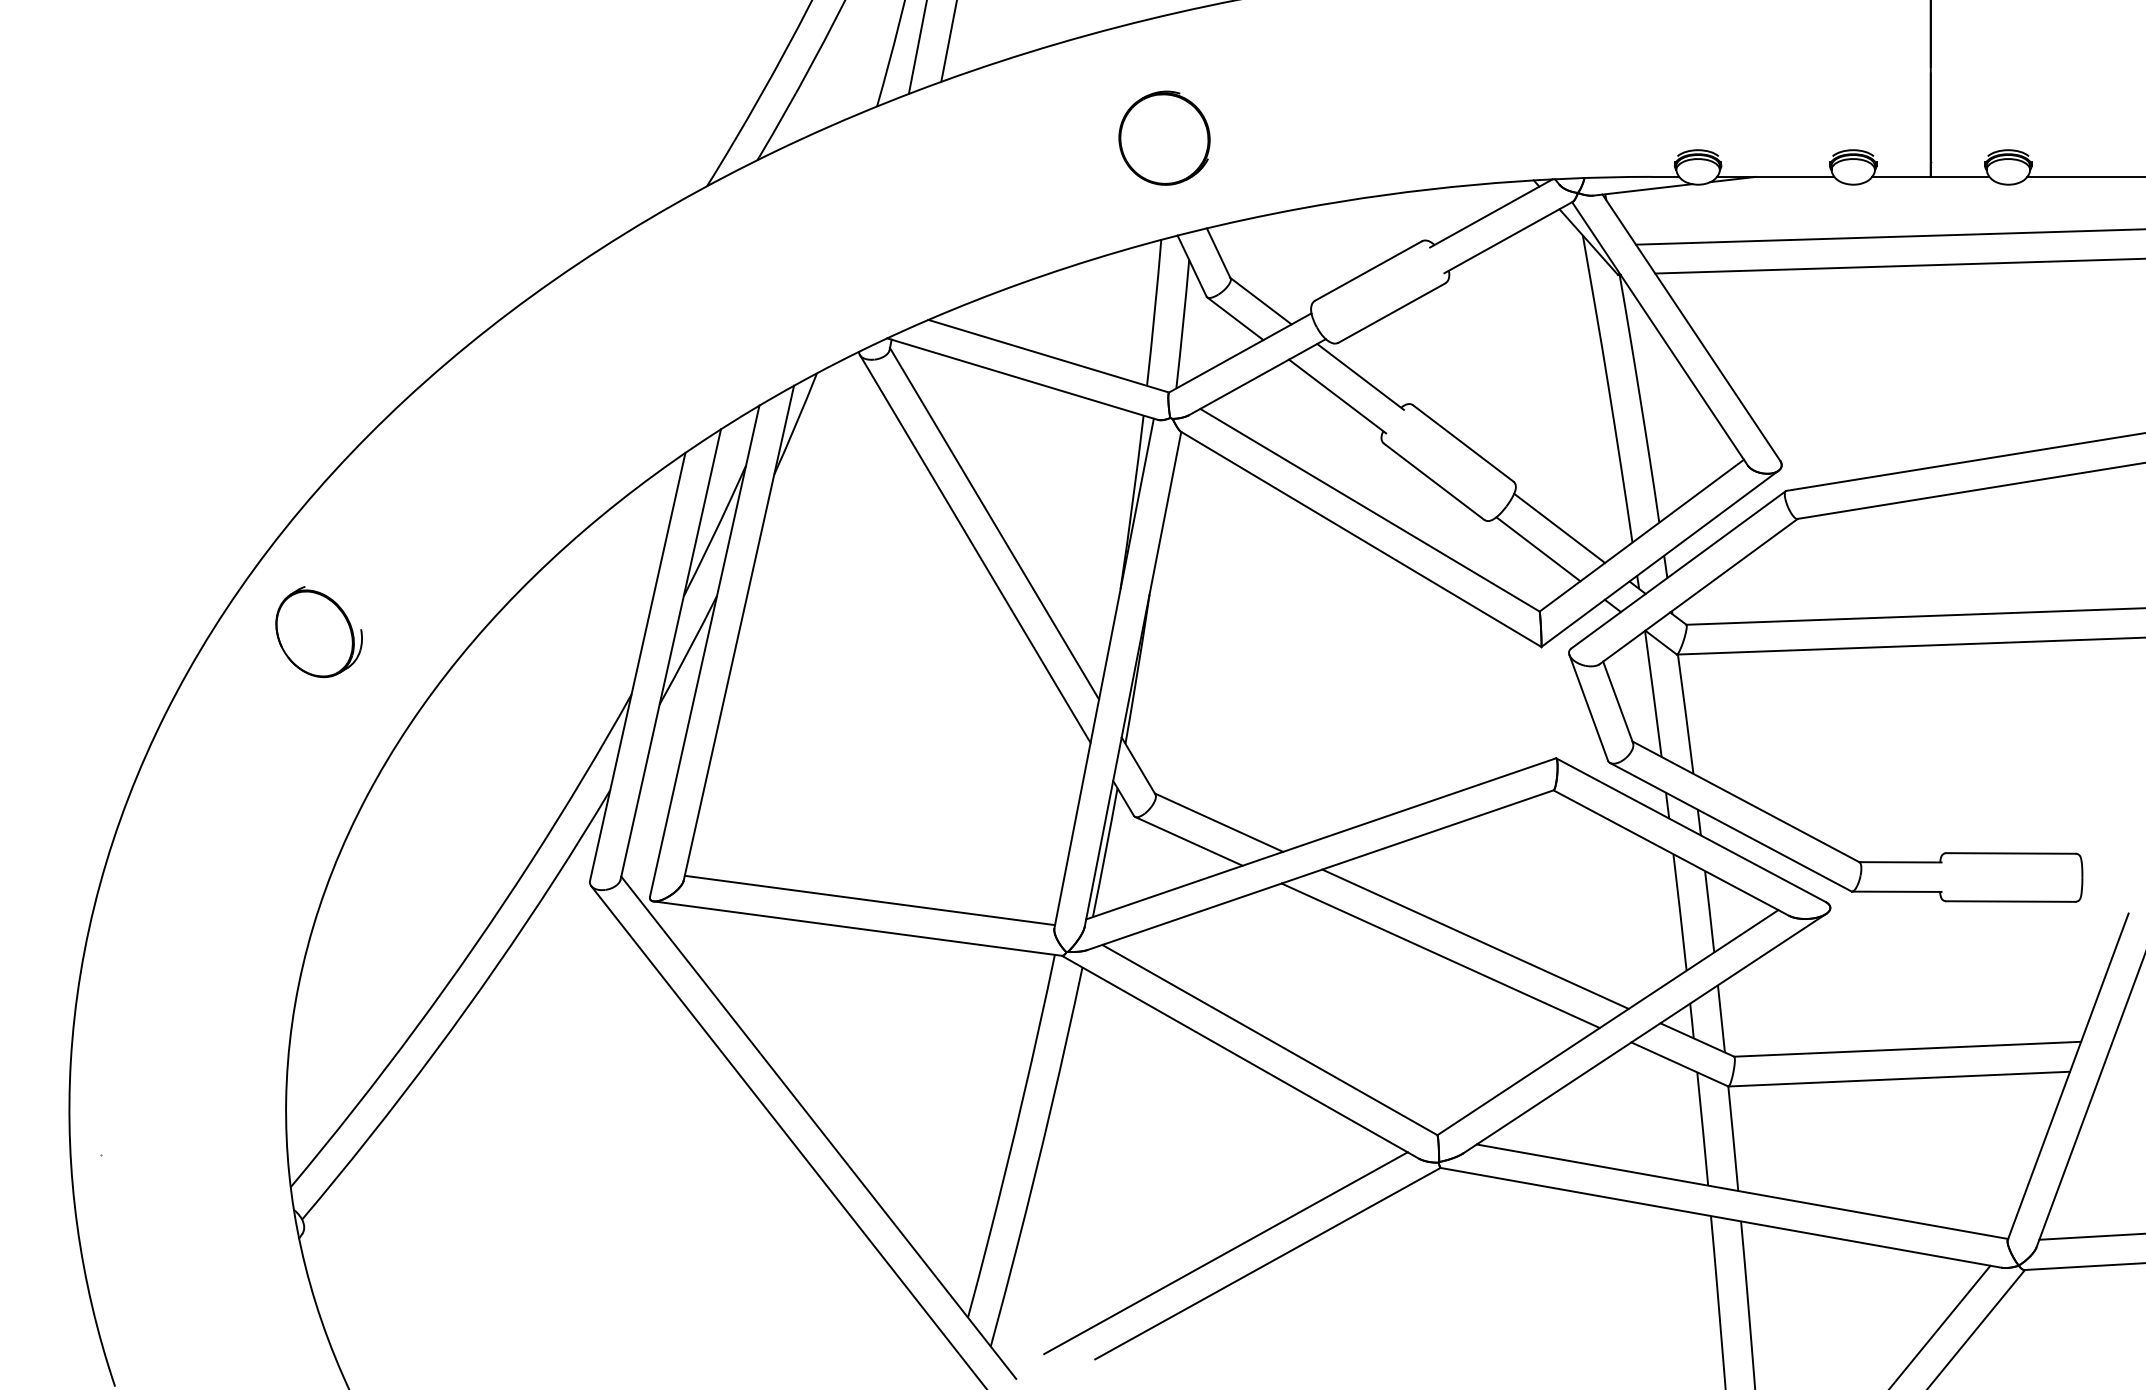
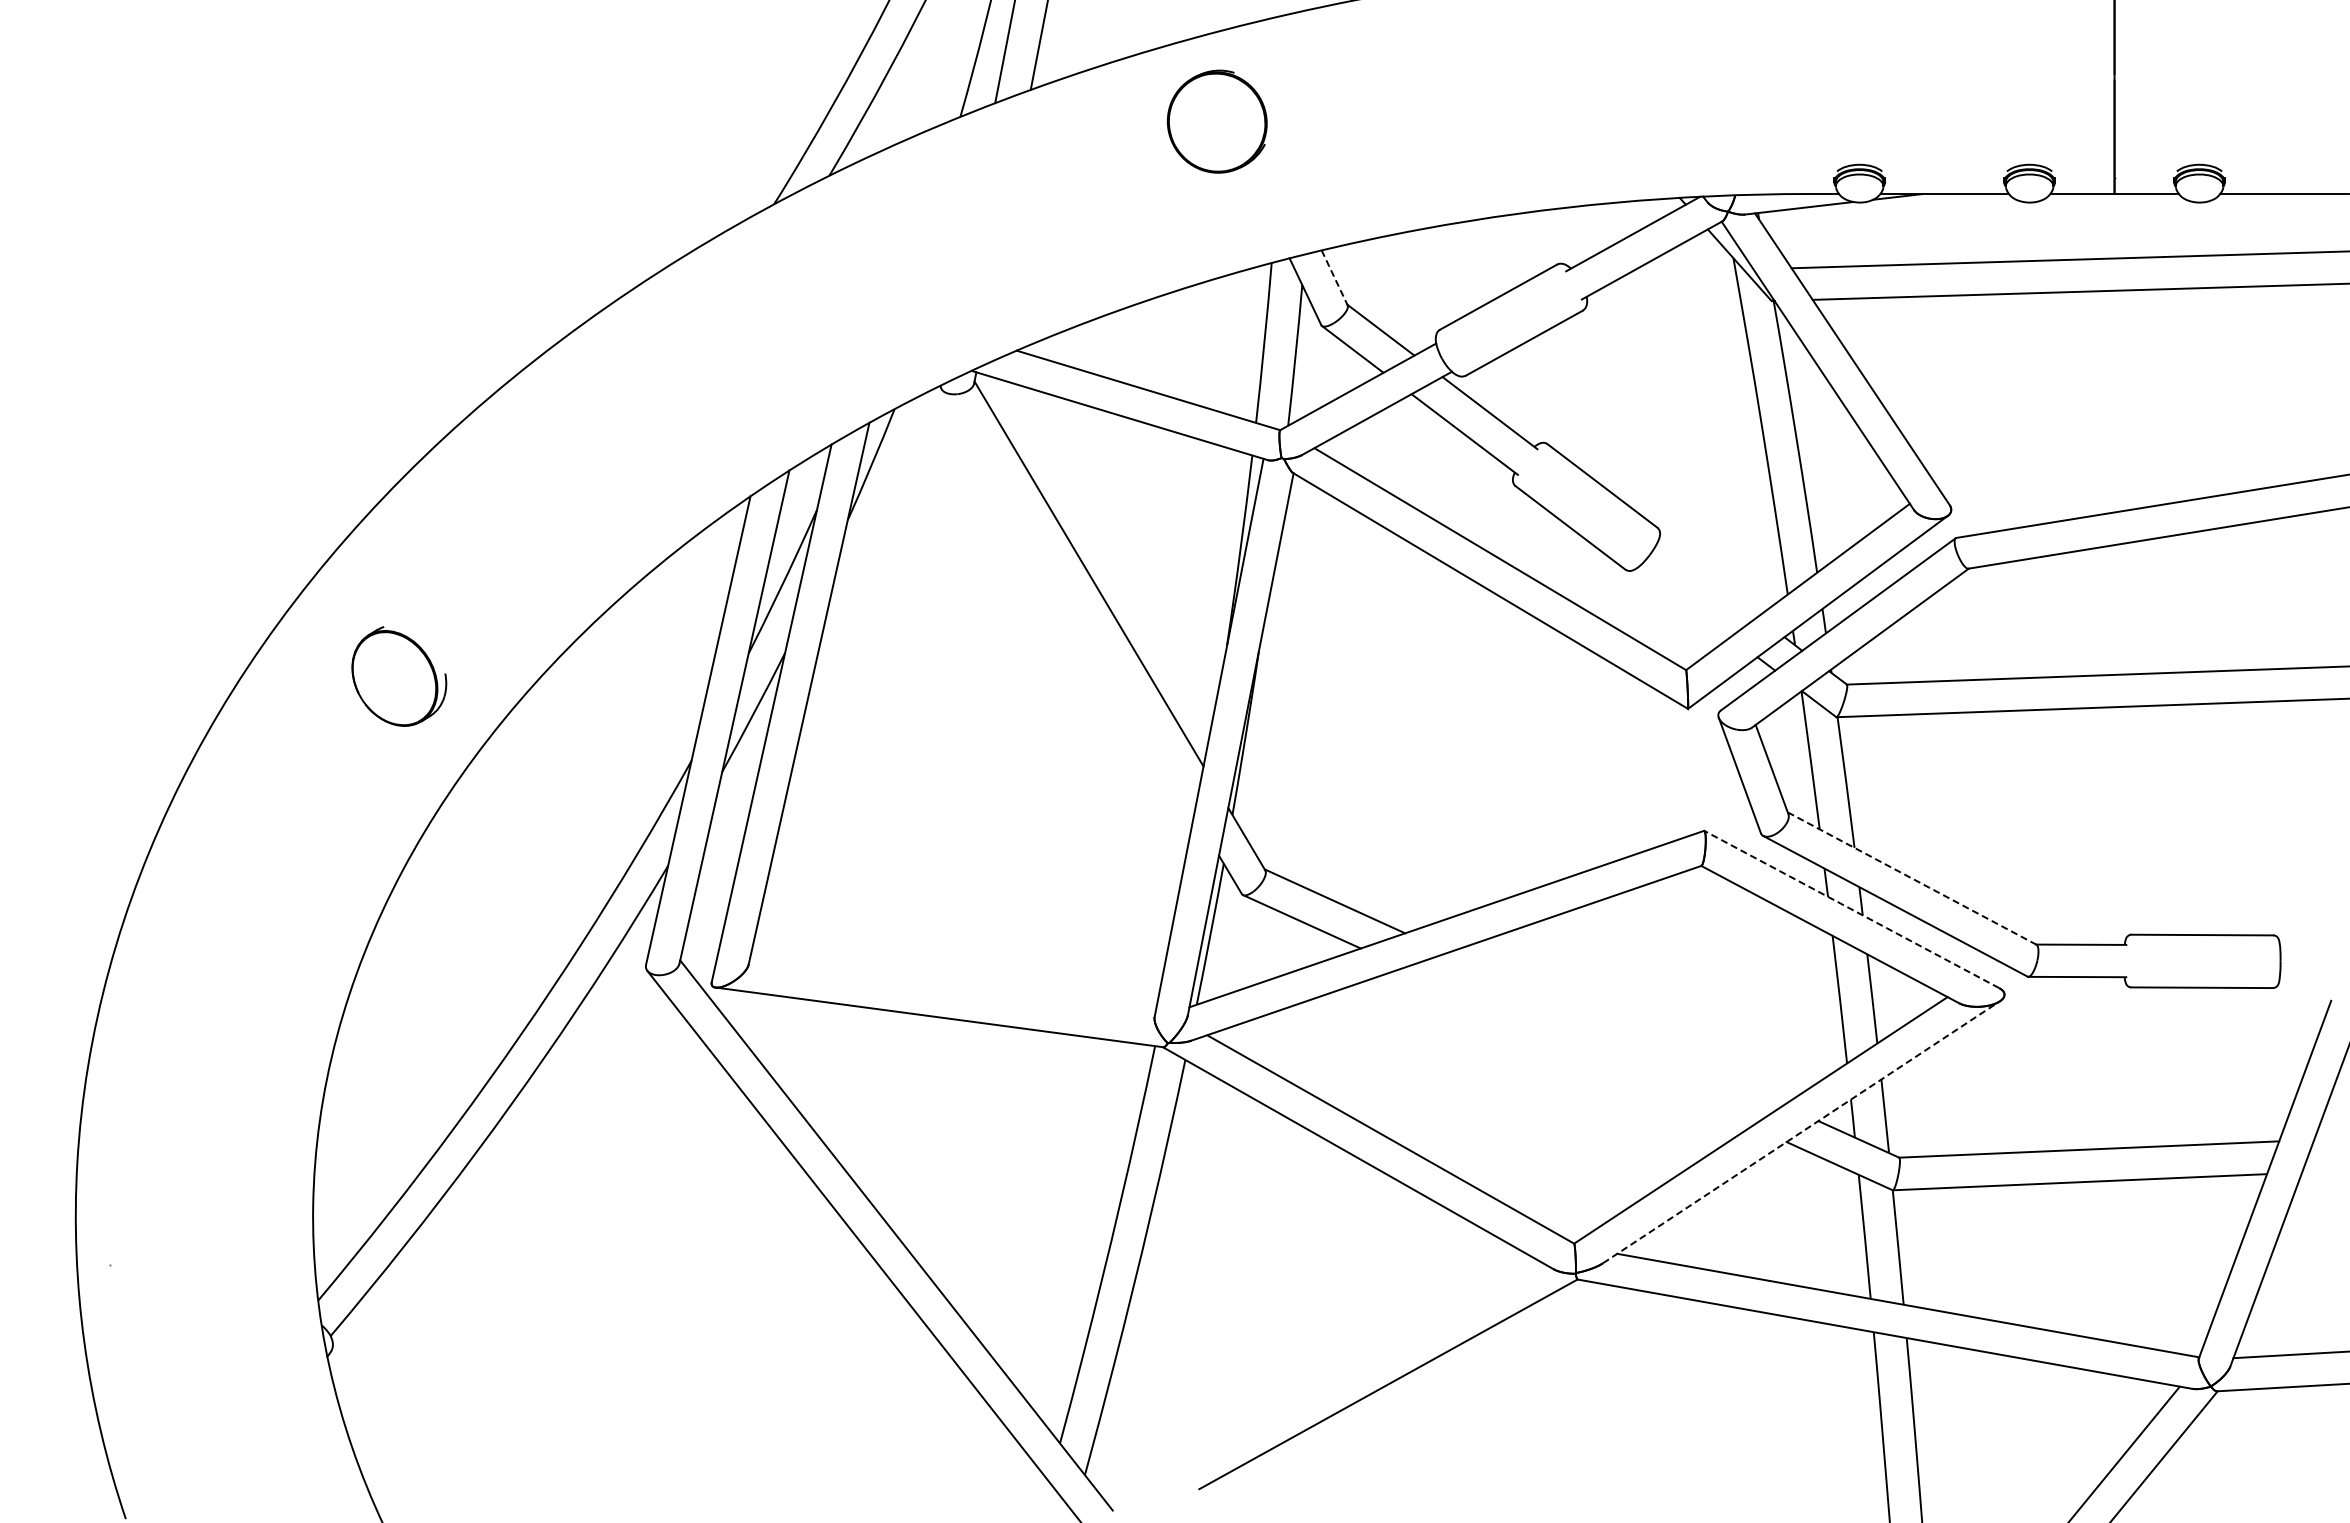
part: (1163, 138) -> (1216, 121), moved
line: (1218, 254) -> (1334, 278), solid -> dashed
line: (1559, 527) -> (1707, 578), removed
line: (974, 548) -> (1067, 601), removed
line: (1538, 548) -> (1684, 601), removed
part: (319, 632) -> (399, 676), moved
line: (1746, 801) -> (1912, 878), solid -> dashed
line: (1690, 830) -> (1851, 909), solid -> dashed
line: (869, 900) -> (952, 986), removed
line: (1475, 938) -> (1615, 1028), removed
line: (1440, 956) -> (1577, 1047), removed
line: (1644, 1033) -> (1801, 1132), solid -> dashed
line: (1225, 1252) -> (1342, 1372), removed

